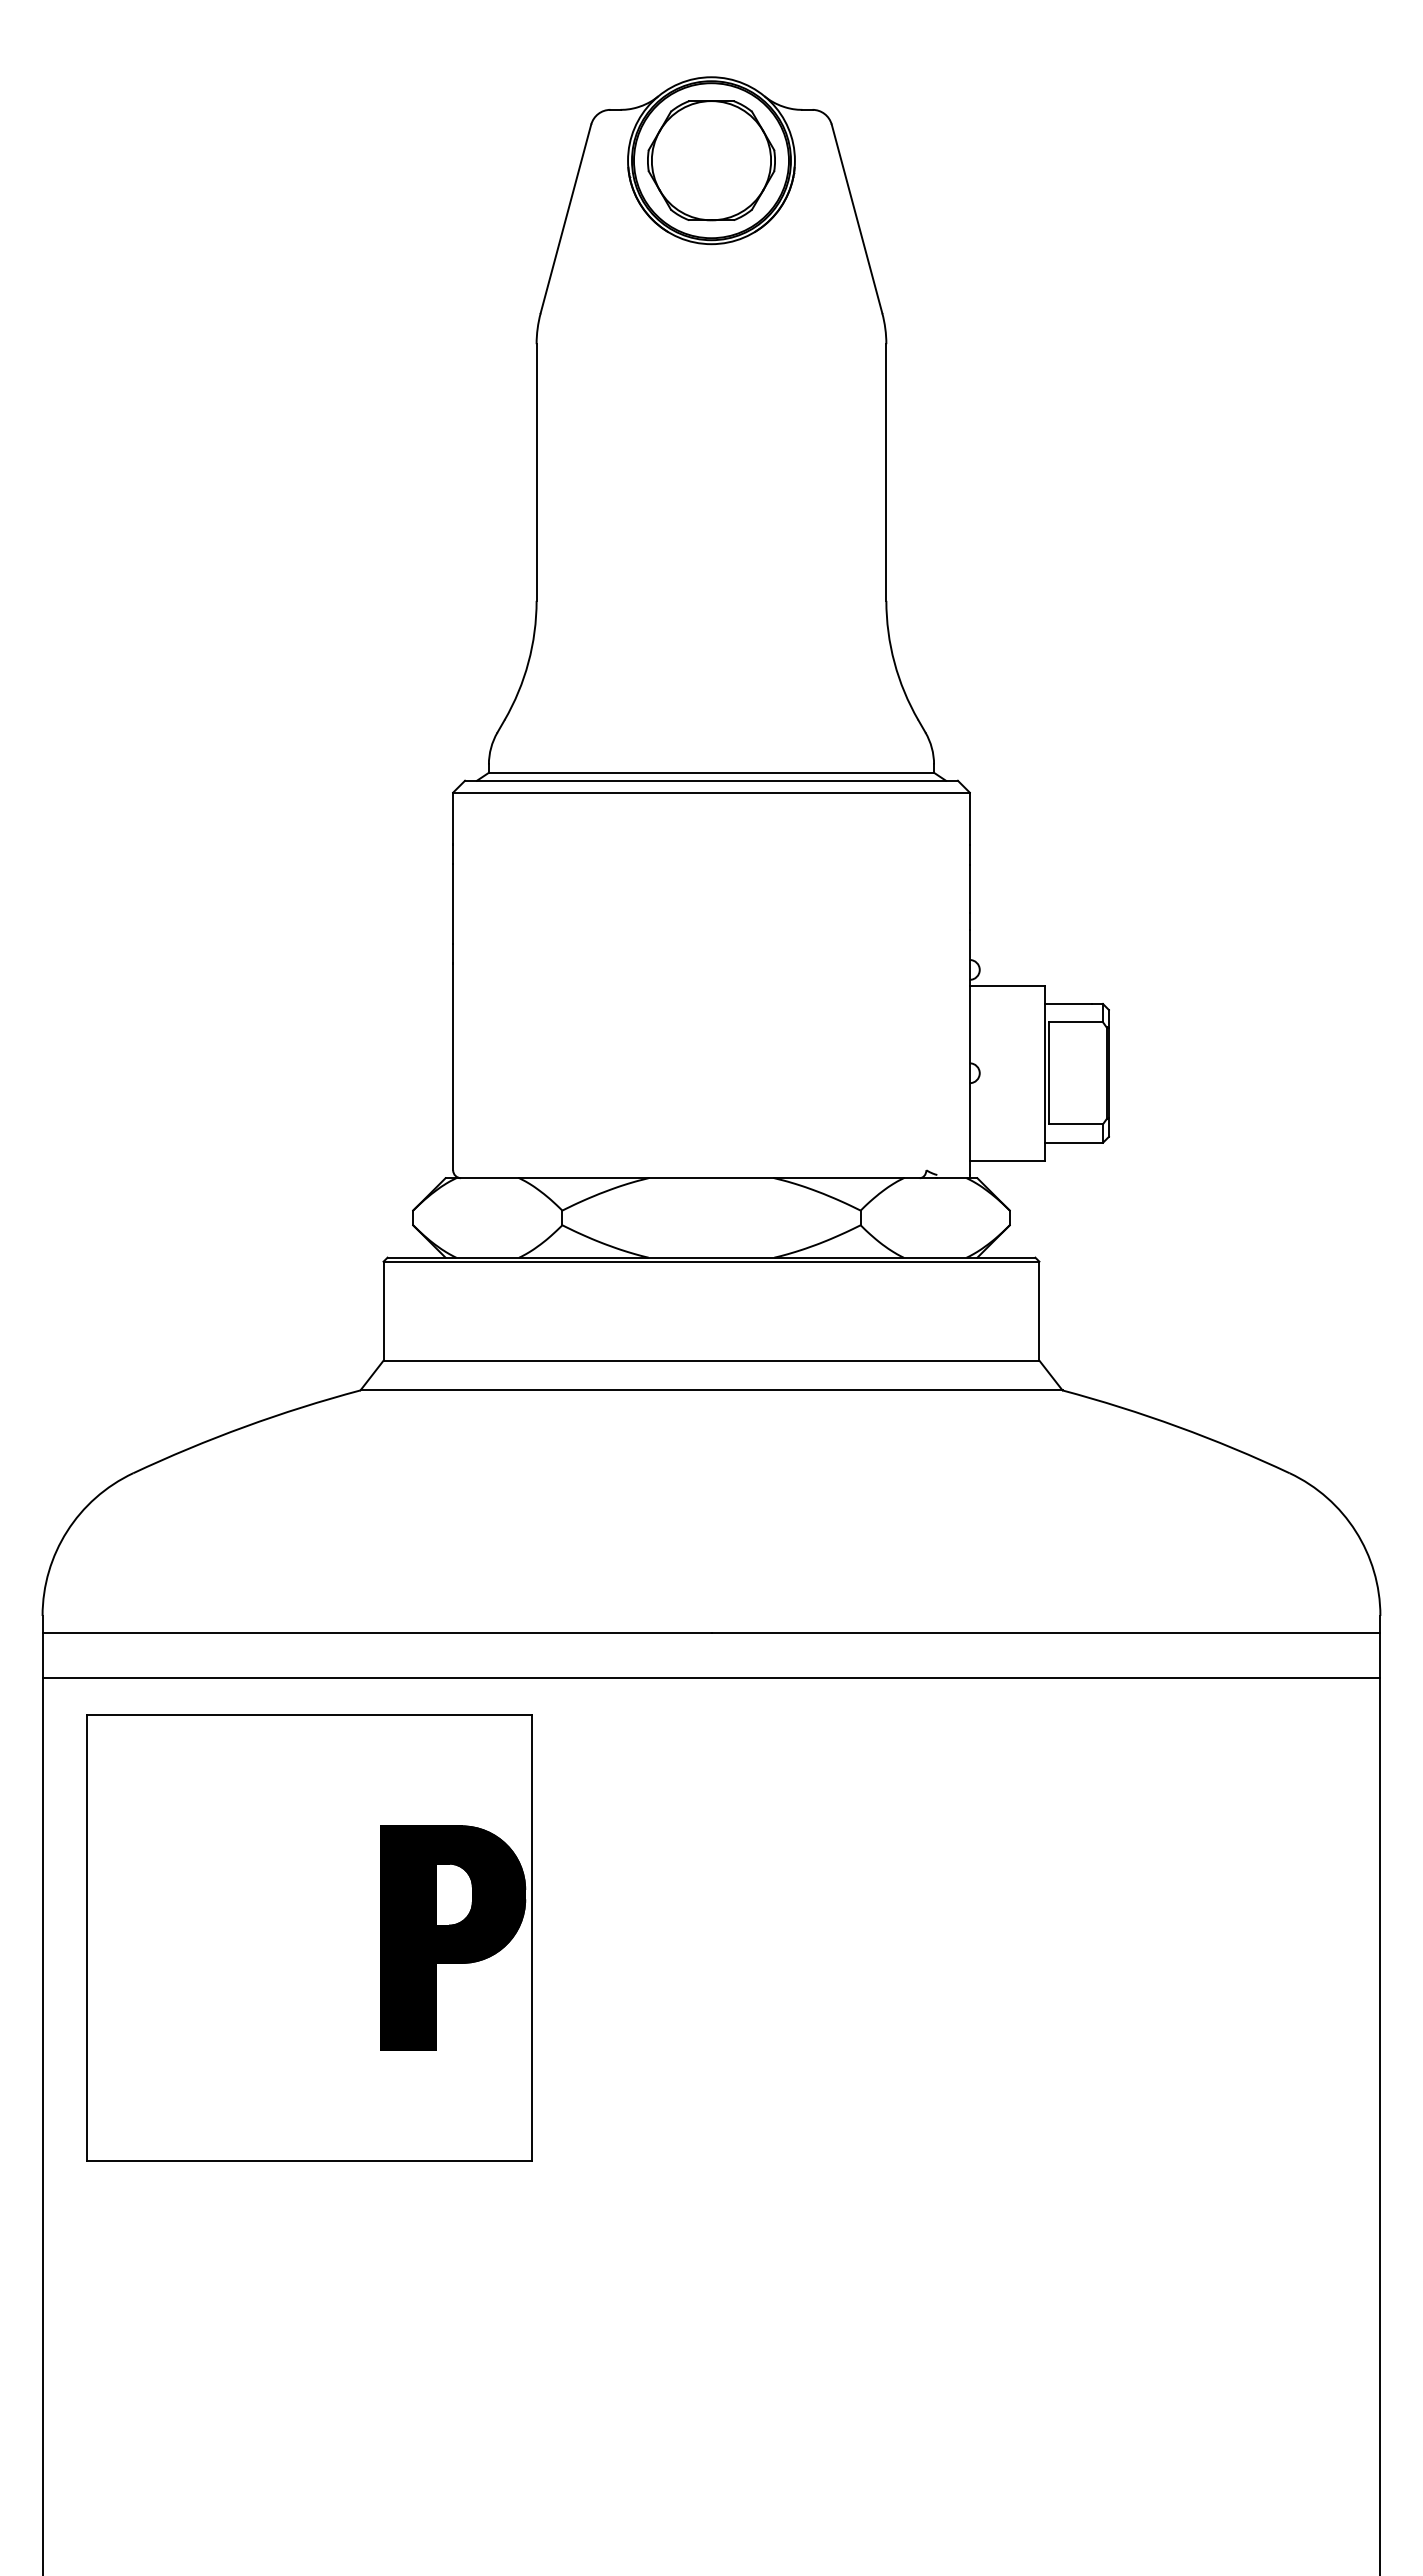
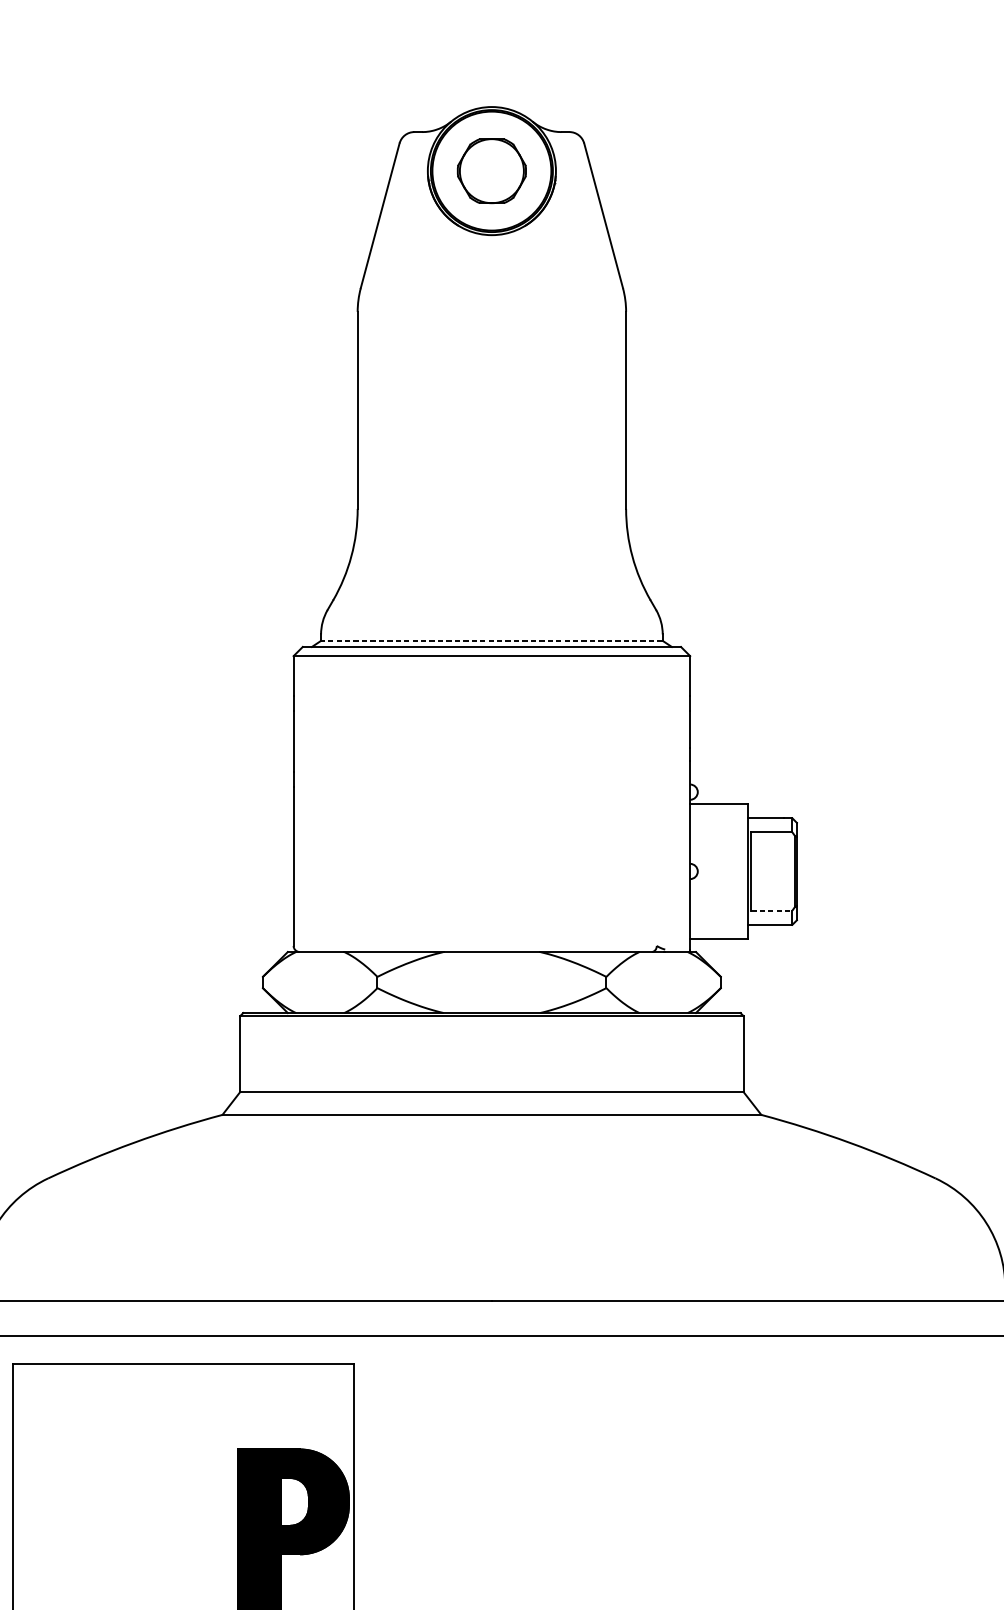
part: (711, 160) -> (491, 170), size x0.7
line: (711, 772) -> (491, 640), solid -> dashed
line: (1076, 1124) -> (772, 910), solid -> dashed

